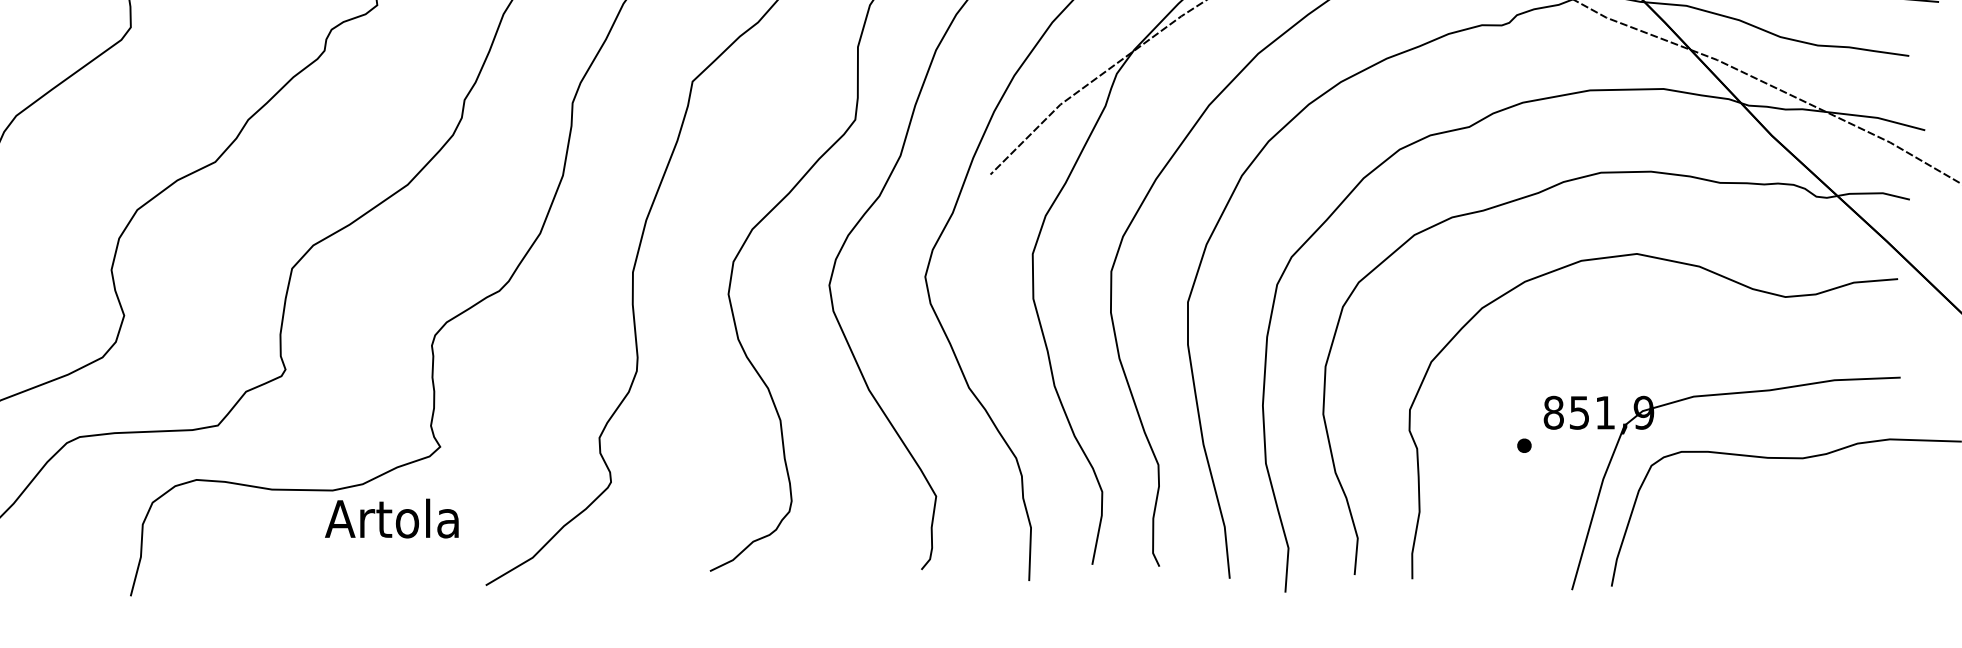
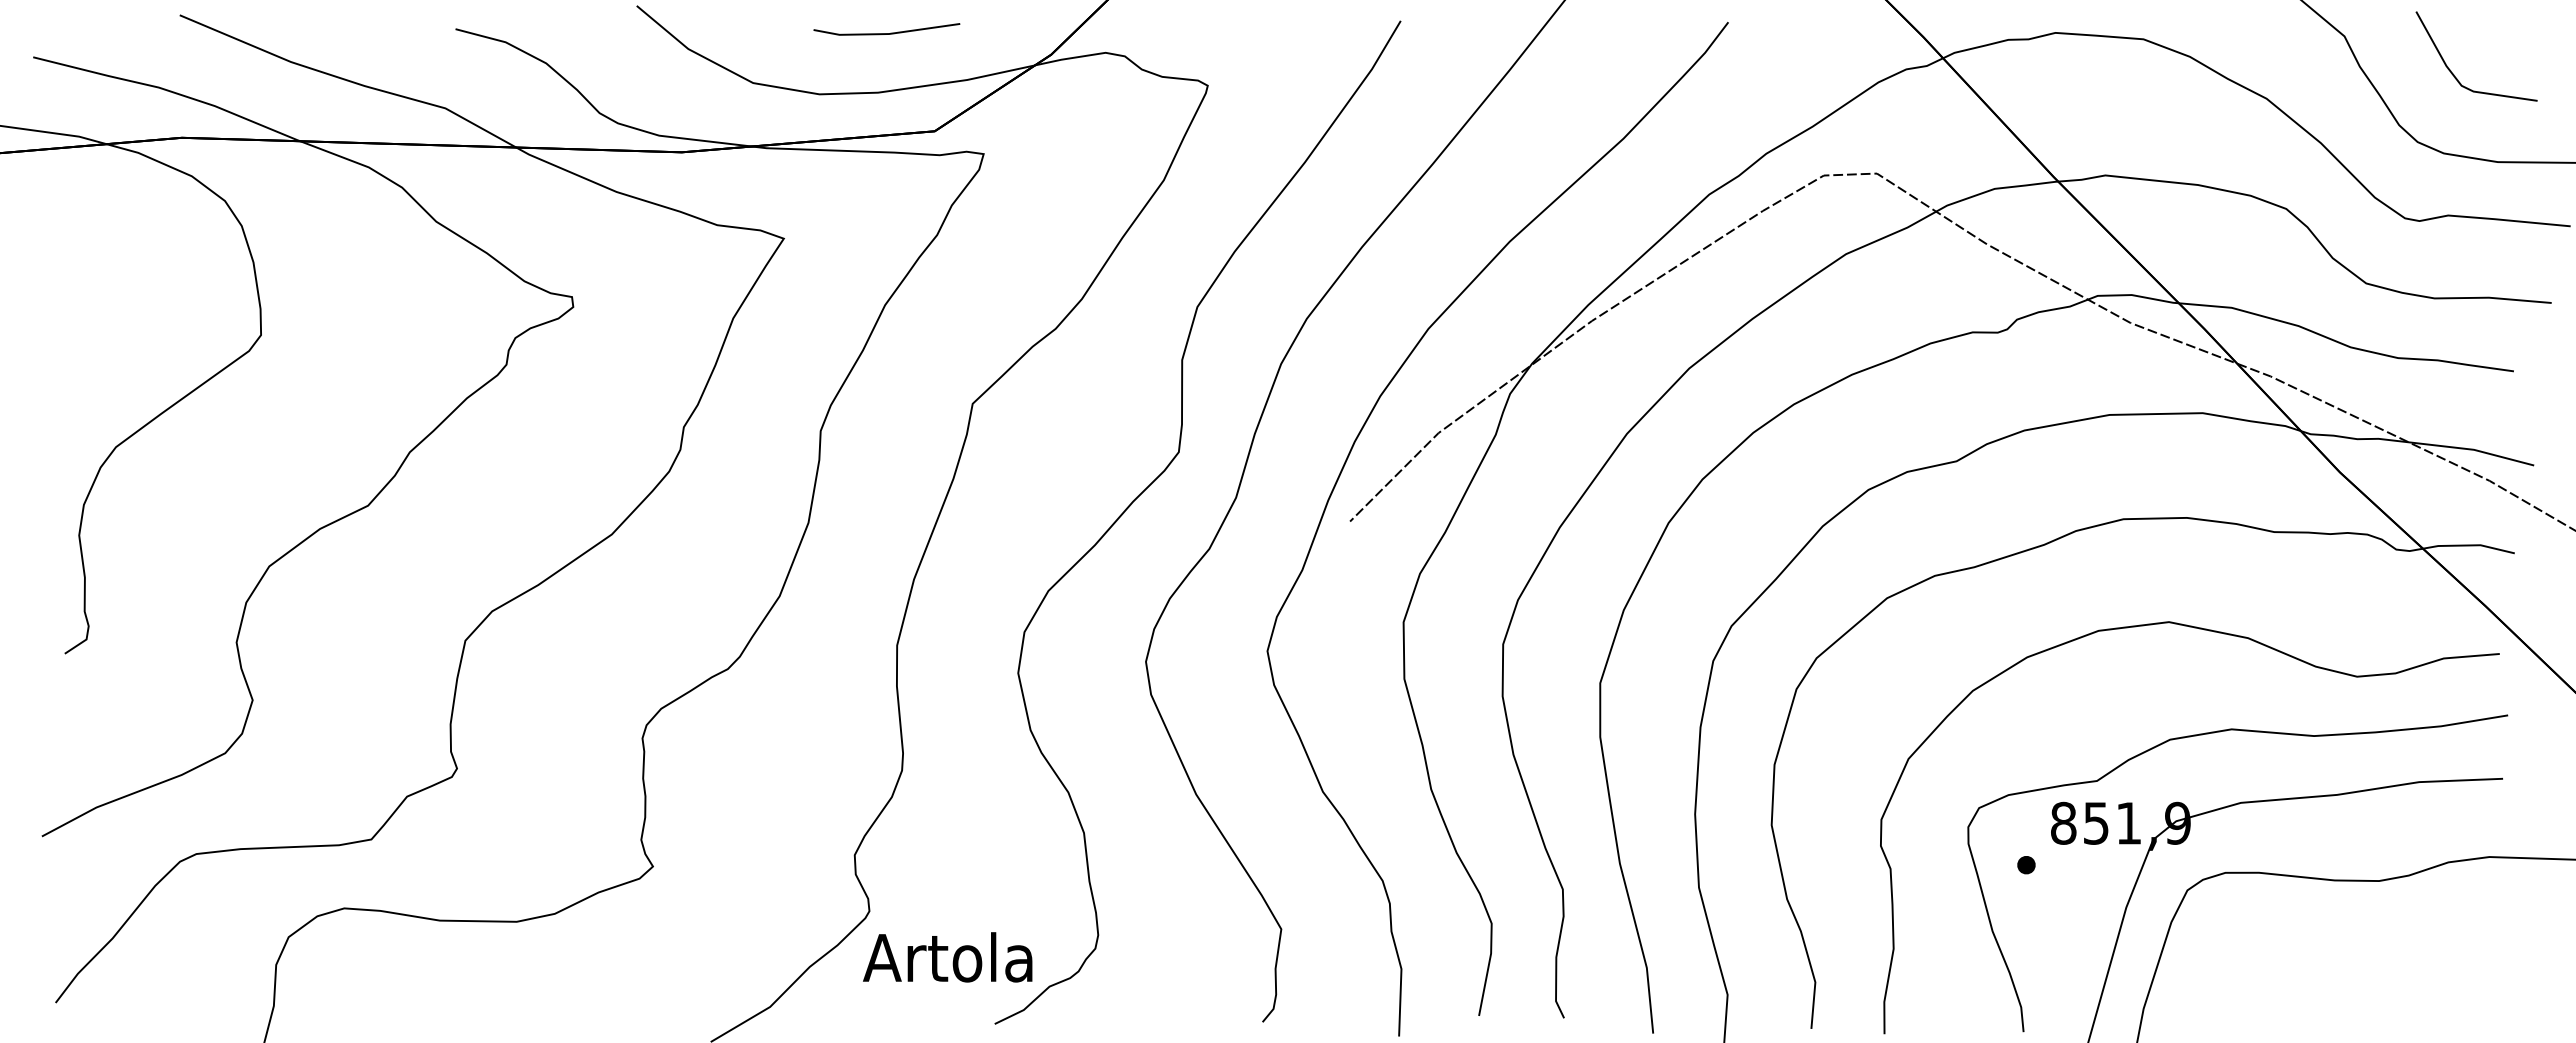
curve: (1672, 341) -> (2214, 733), added
text: (391, 518) -> (947, 957), moved

